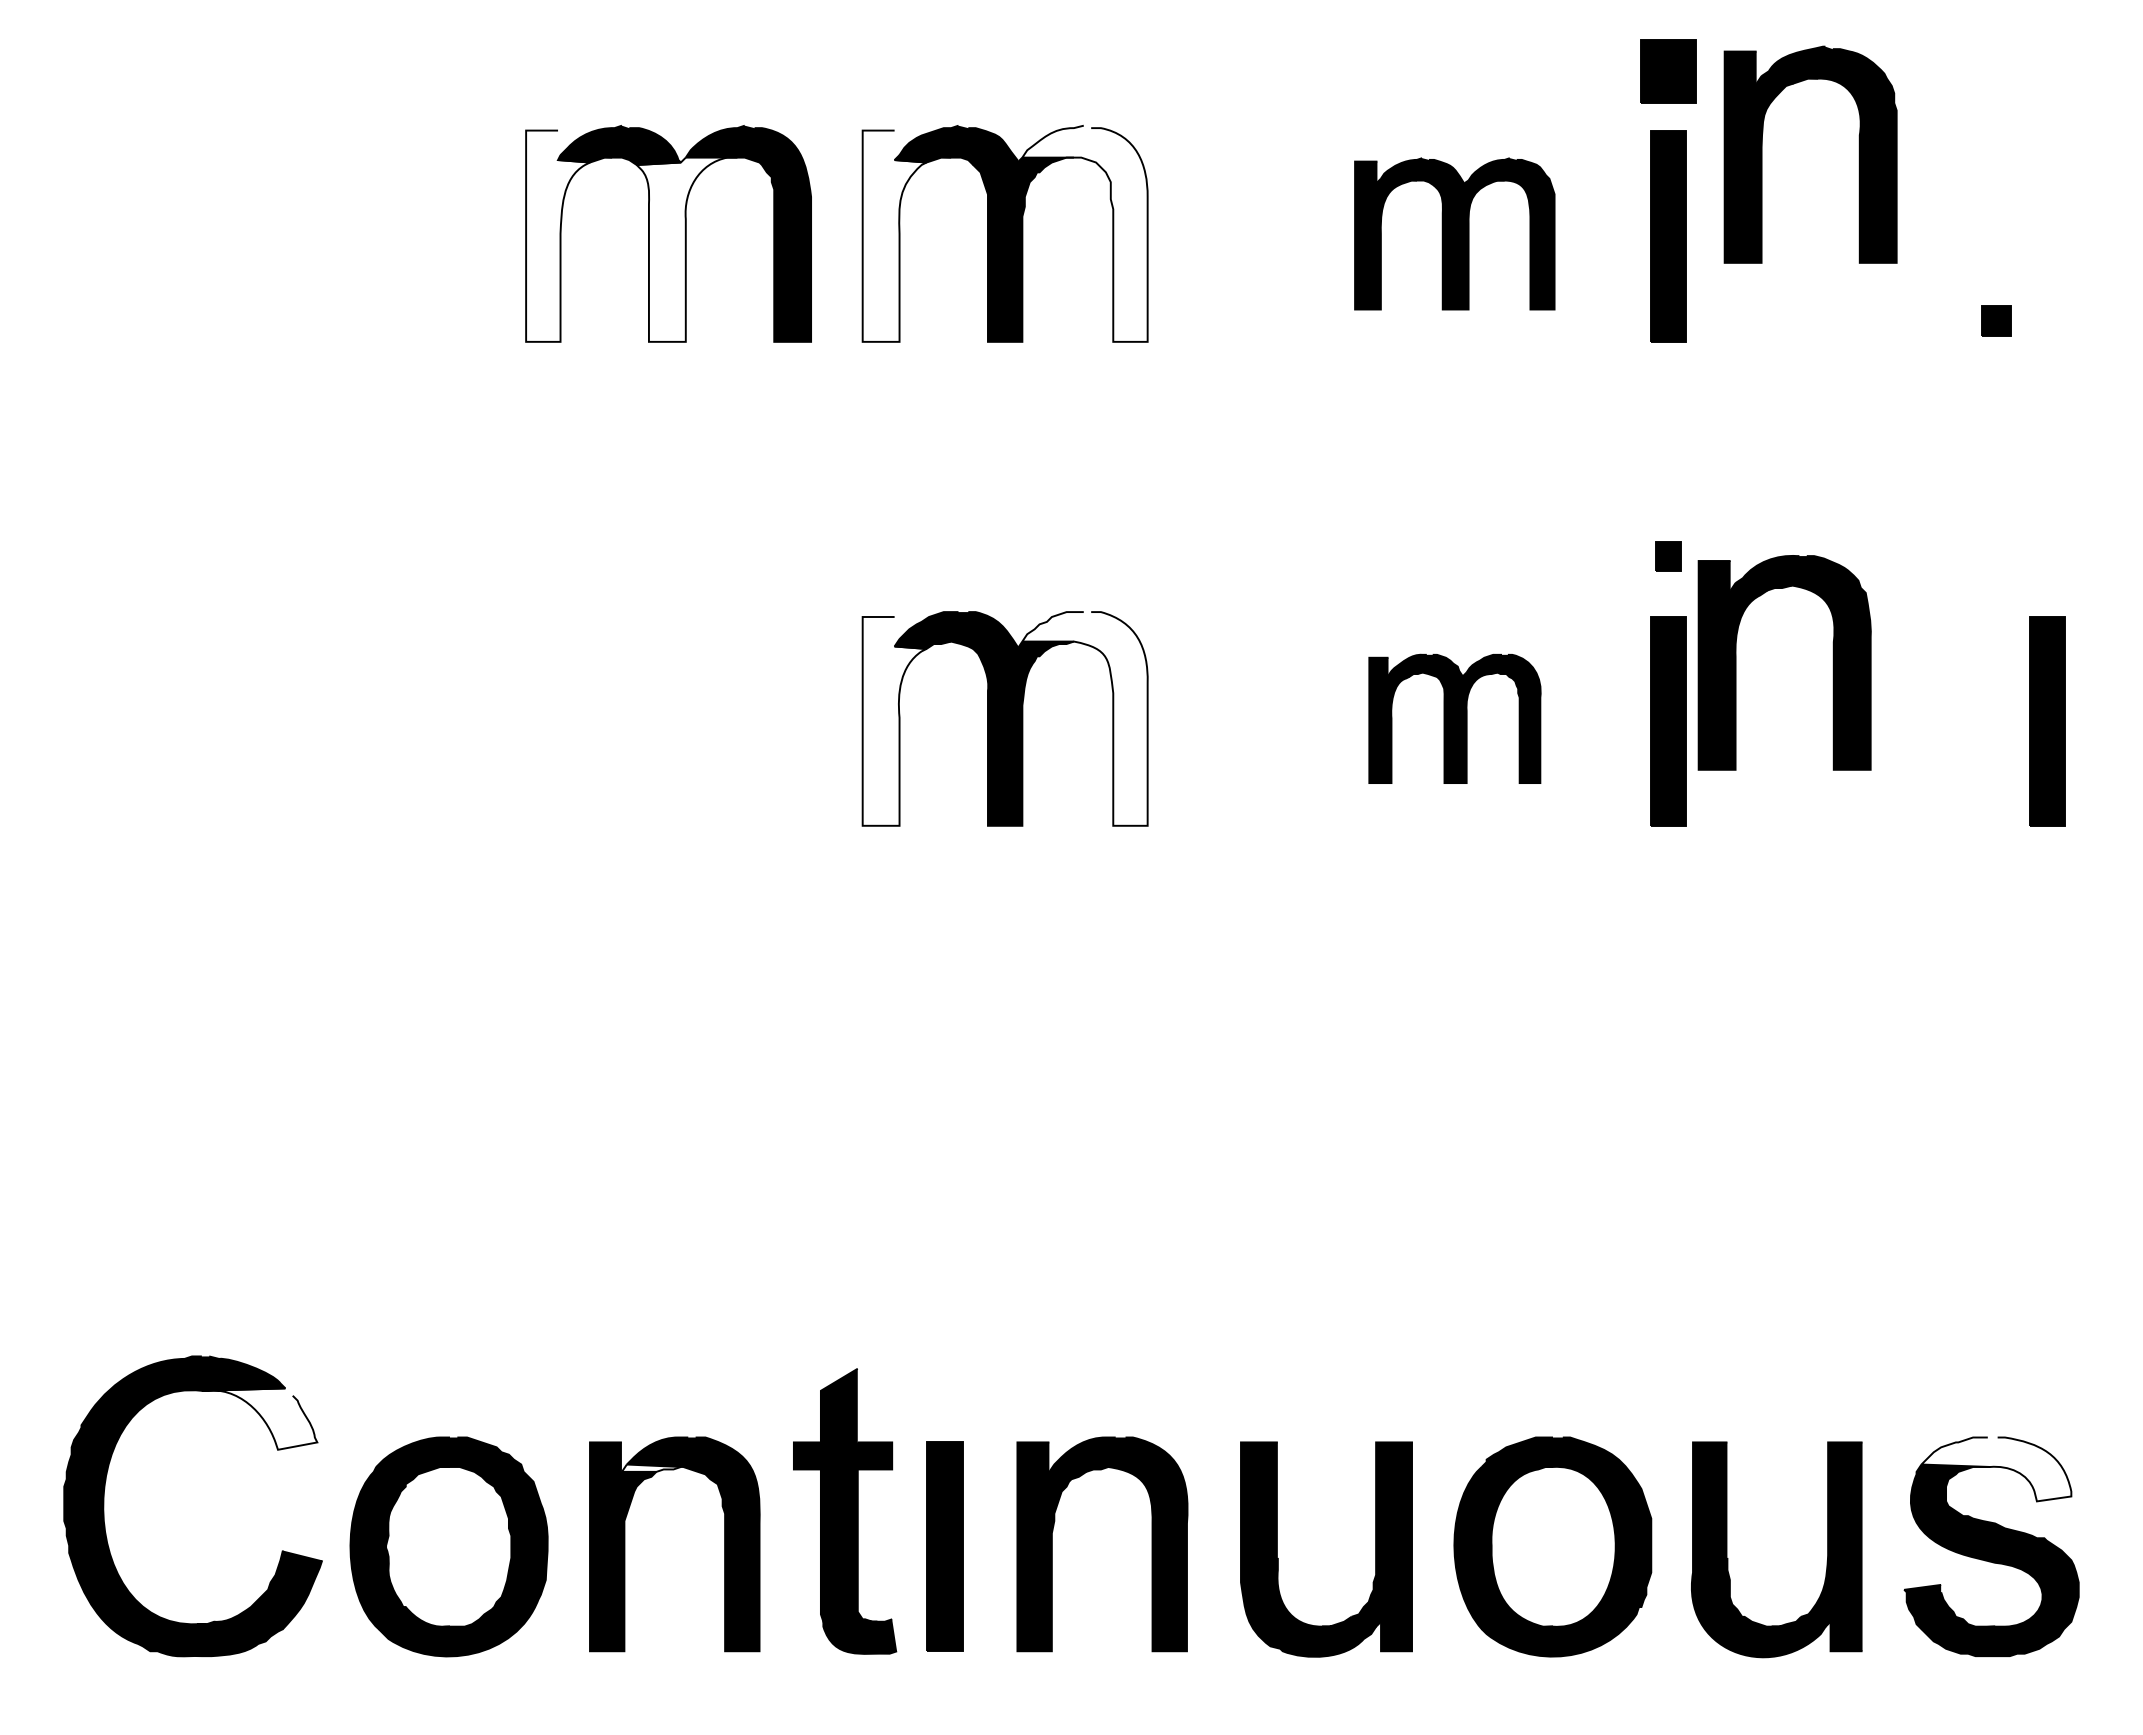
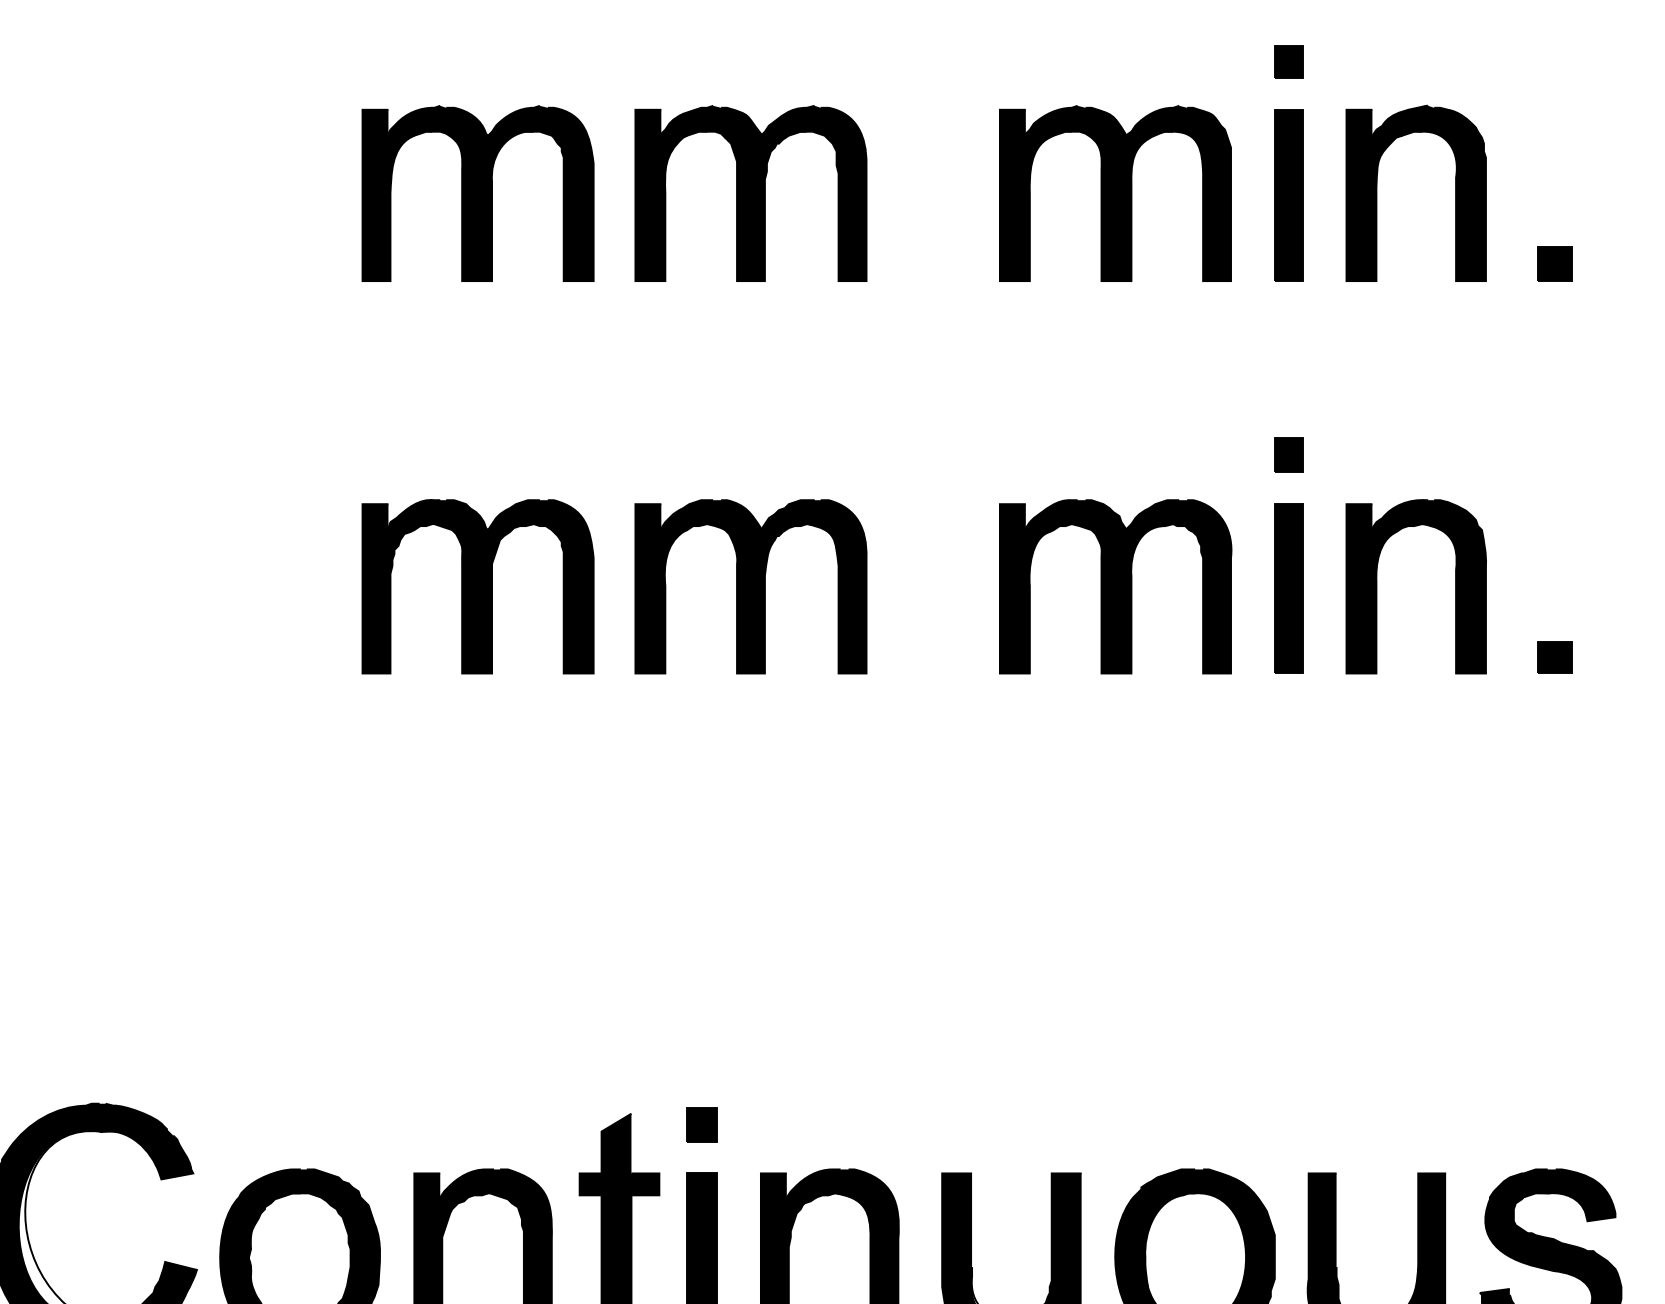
part: (1668, 71) -> (1288, 61), size x0.62
part: (1762, 154) -> (1377, 193), moved
fill: (1084, 233) -> (815, 193), added
part: (1454, 233) -> (1115, 193), size x1.43
fill: (558, 235) -> (388, 194), added
fill: (894, 235) -> (661, 194), added
fill: (686, 249) -> (492, 206), added
part: (1996, 320) -> (1554, 263), size x1.43
part: (1668, 556) -> (1288, 455), size x1.43
part: (1736, 662) -> (1377, 586), moved
part: (668, 718) -> (478, 586), added
fill: (1084, 718) -> (815, 586), added
part: (1454, 718) -> (1115, 586), size x1.67
fill: (894, 721) -> (661, 588), added
part: (2047, 721) -> (1596, 588), removed
part: (1996, 806) -> (1554, 657), added
part: (944, 1381) -> (701, 1124), added
fill: (259, 1418) -> (146, 1154), added
fill: (650, 1467) -> (463, 1193), added
fill: (1996, 1469) -> (1554, 1195), added

